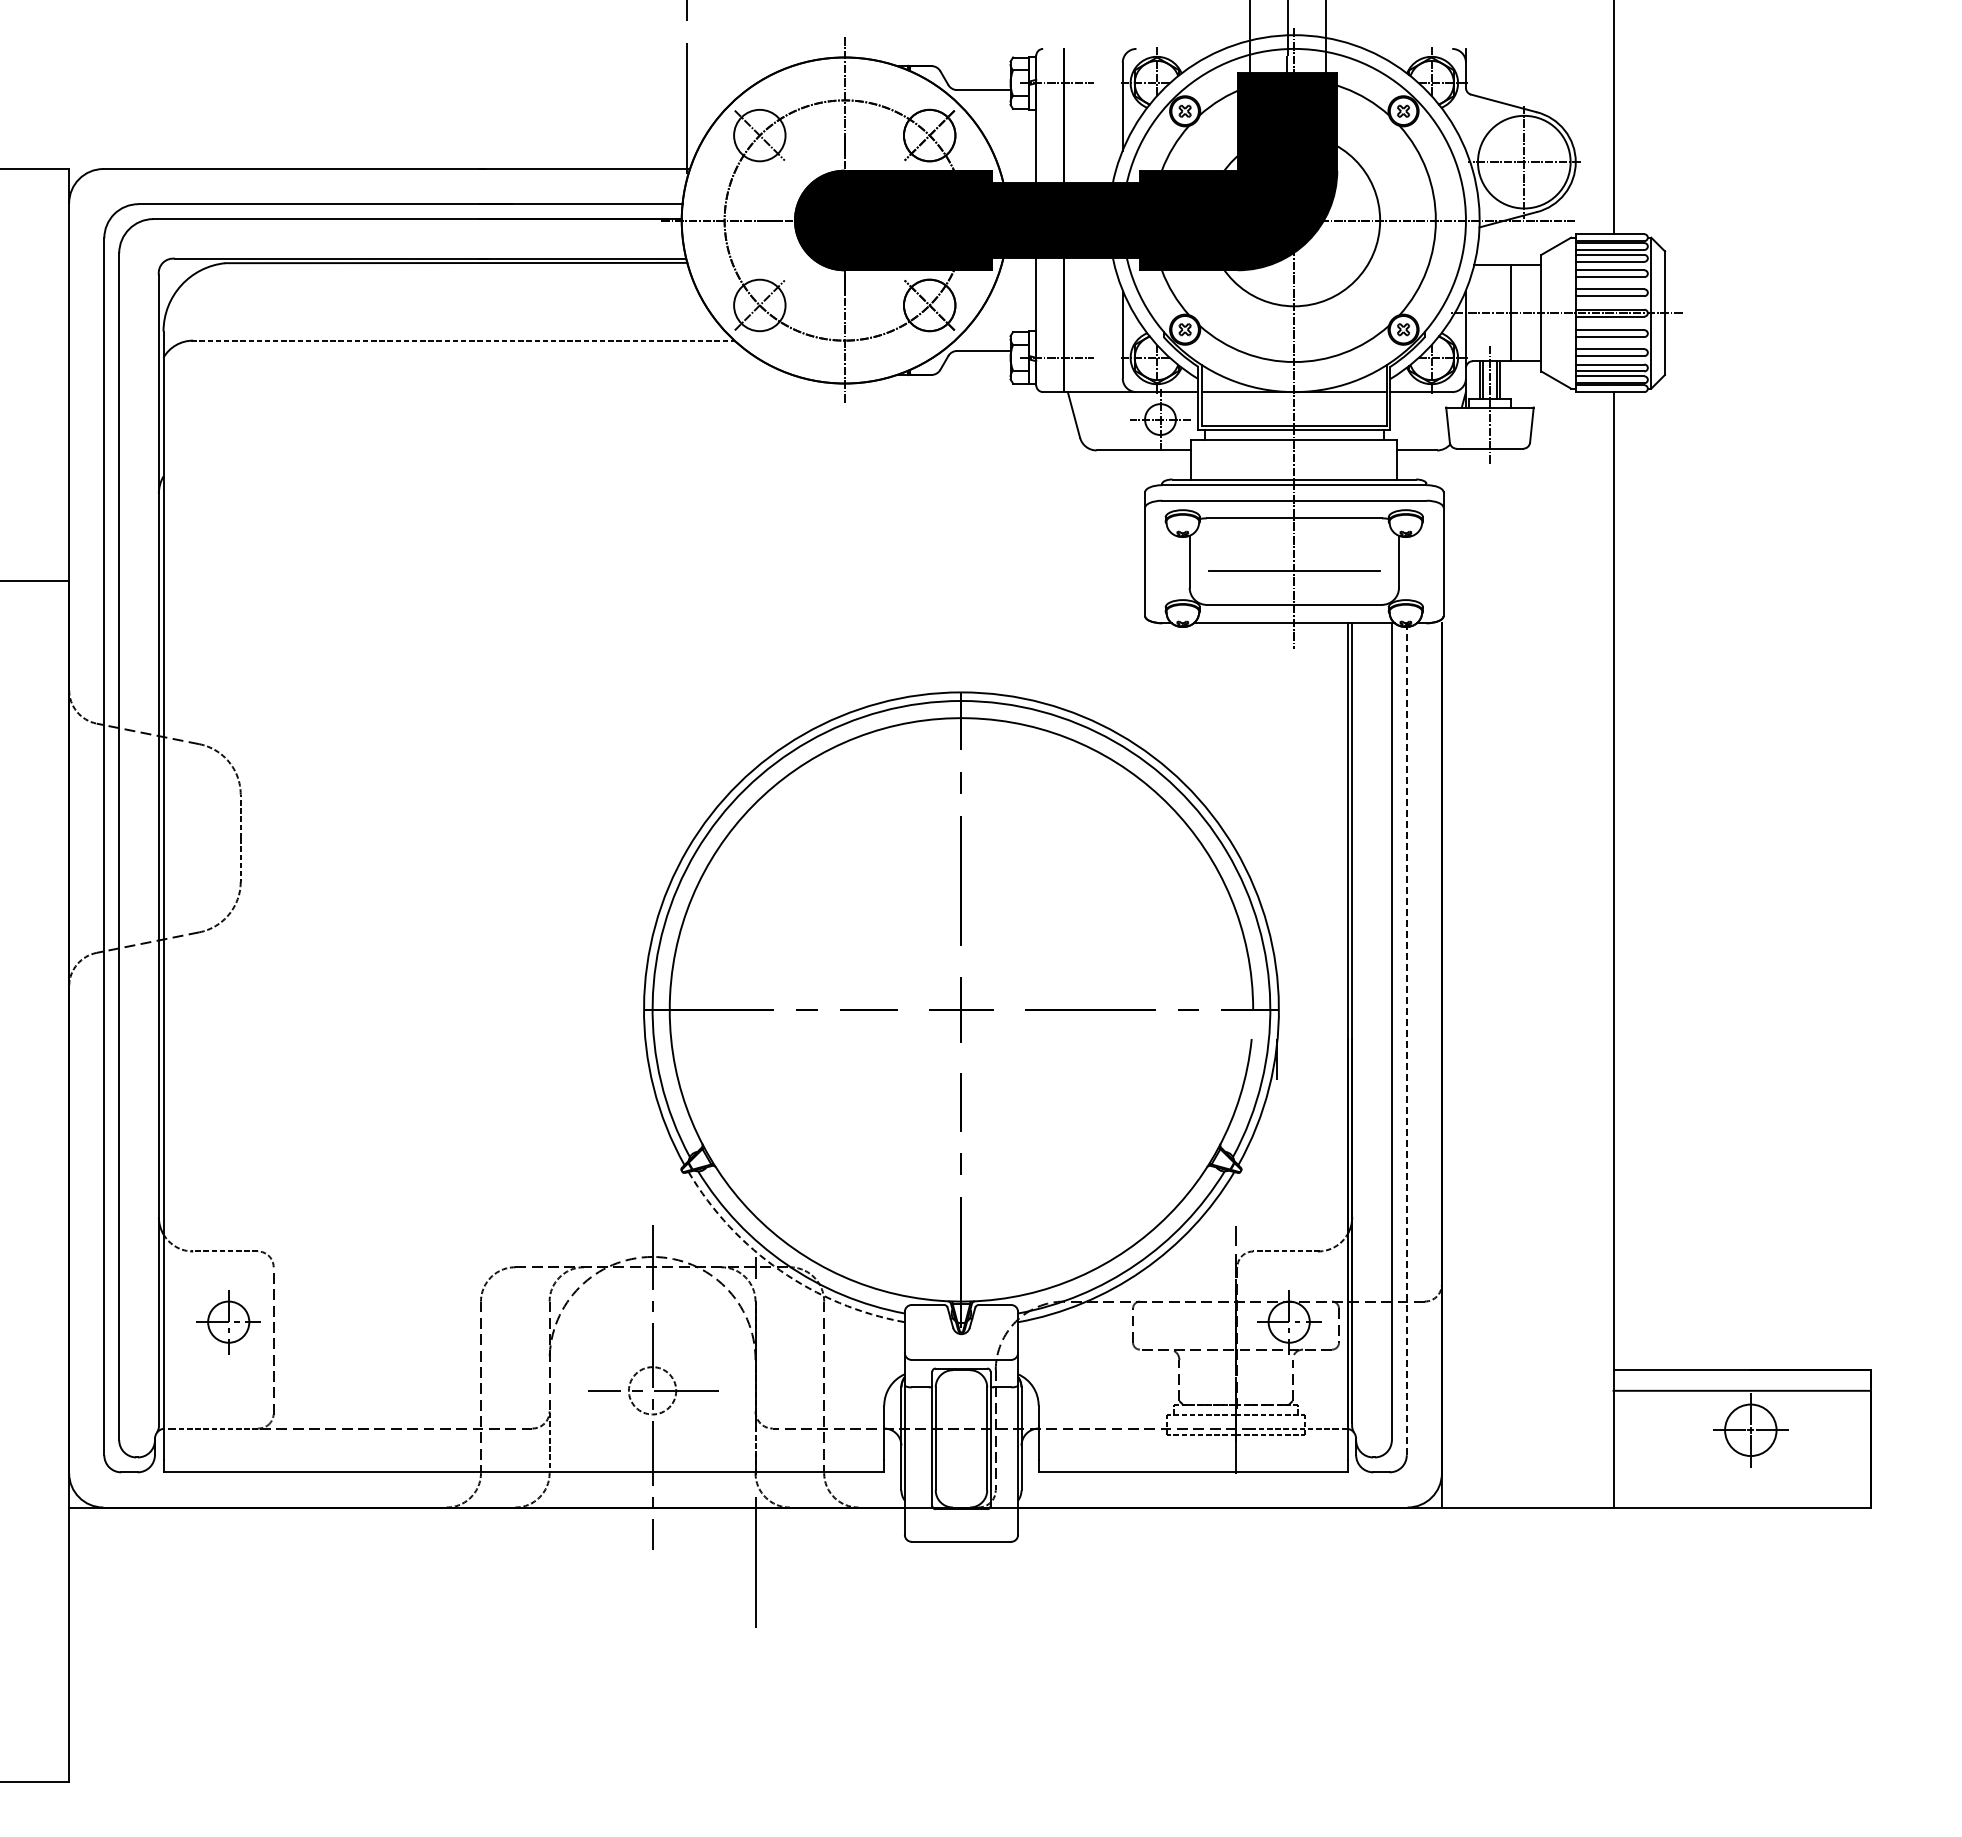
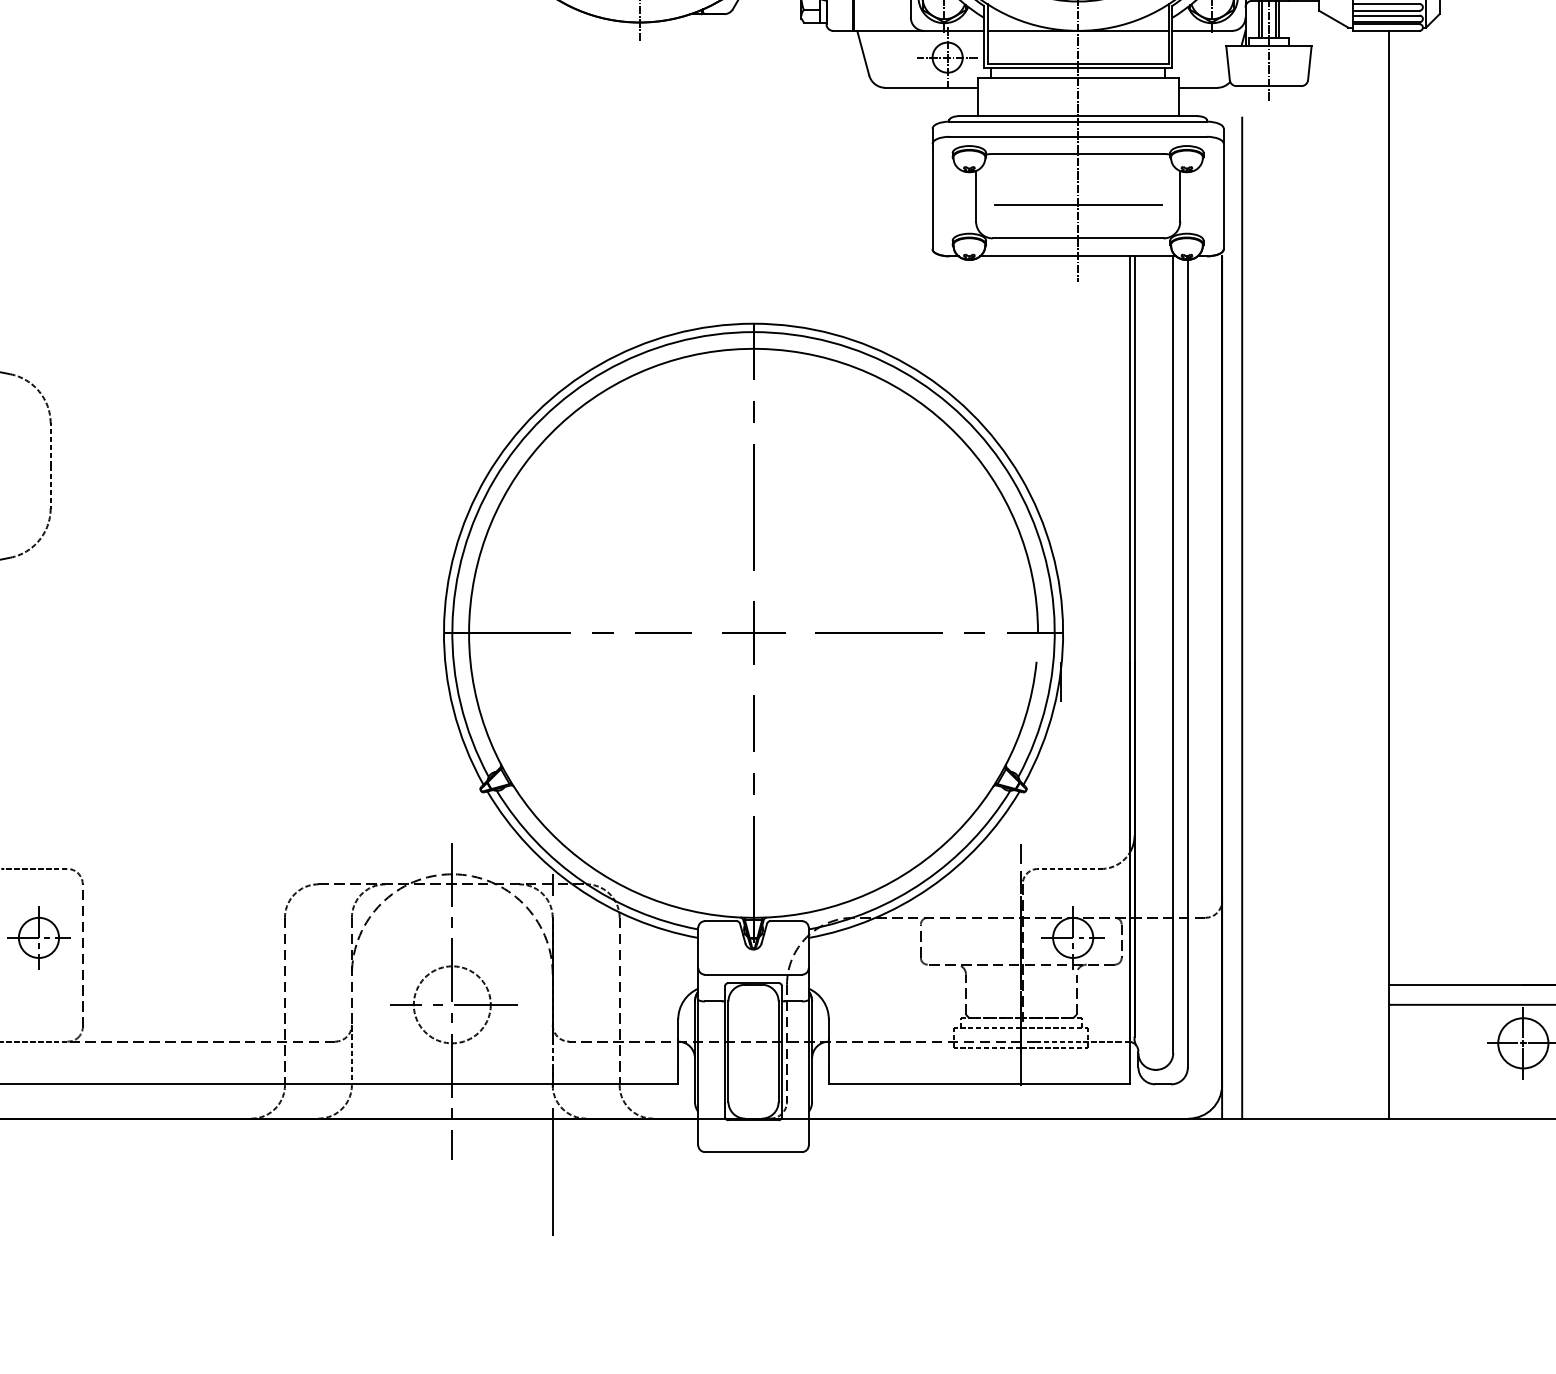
line: (1462, 994) -> (1242, 618), added
line: (1406, 1038) -> (1187, 661), dashed -> solid
arc: (780, 1270) -> (577, 887), dashed -> solid
circle: (652, 1390) -> (452, 1004), size x1.67

